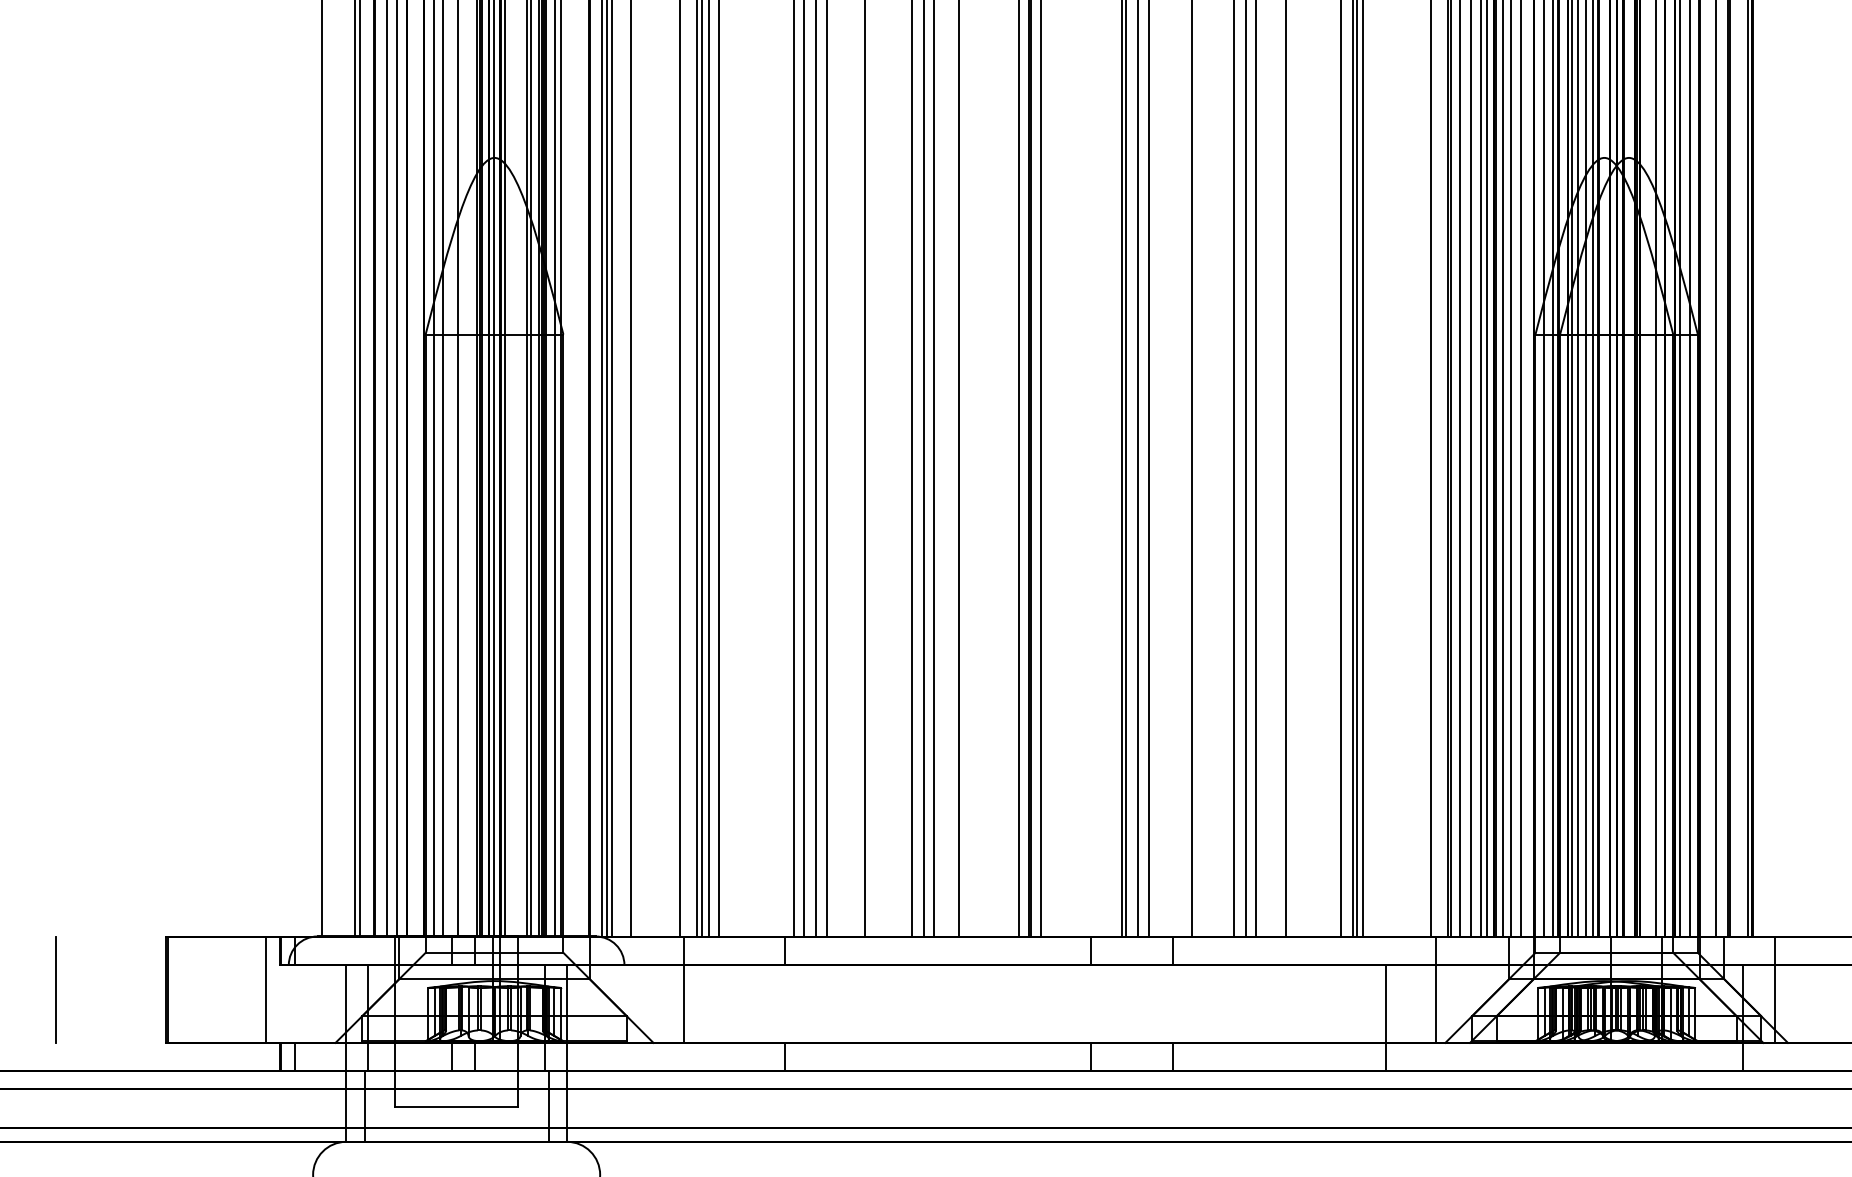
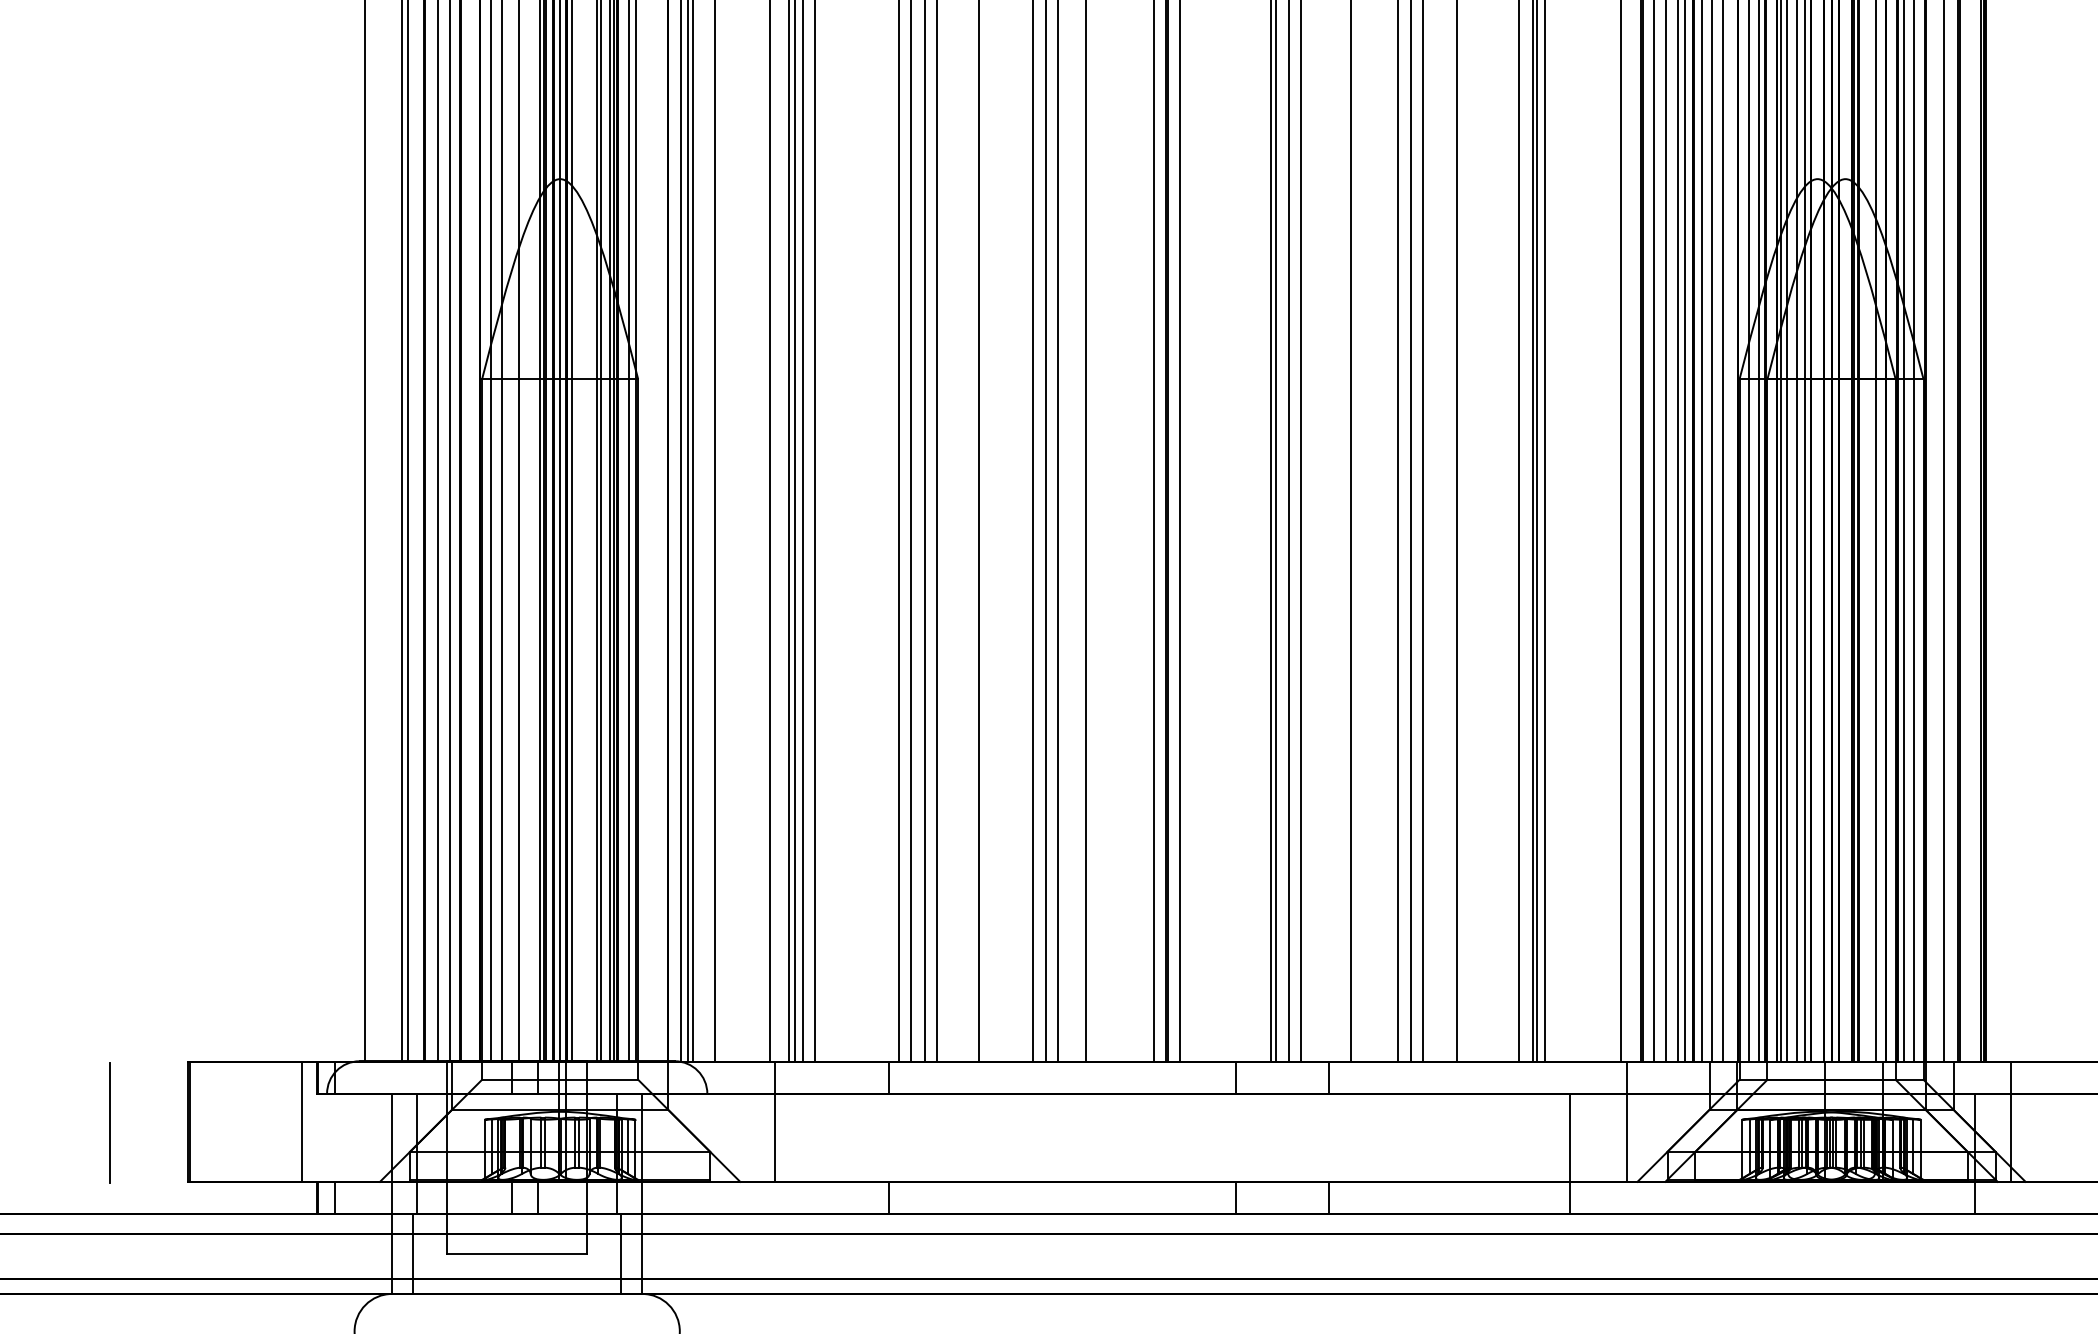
line: (55, 989) -> (109, 1122), moved

